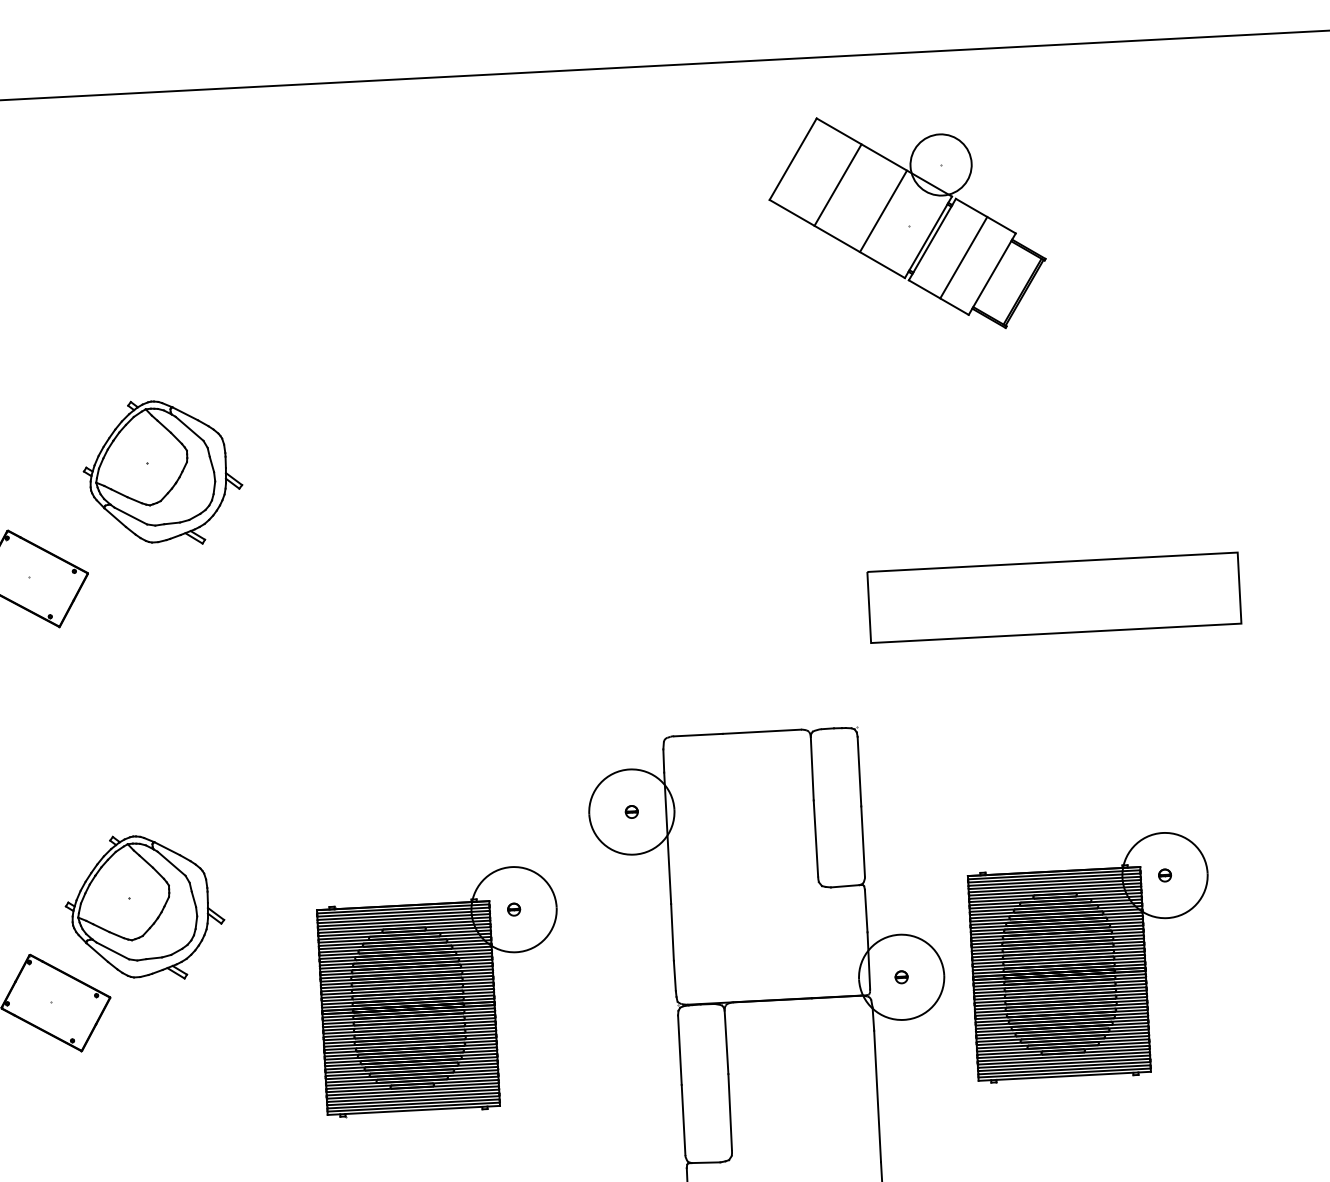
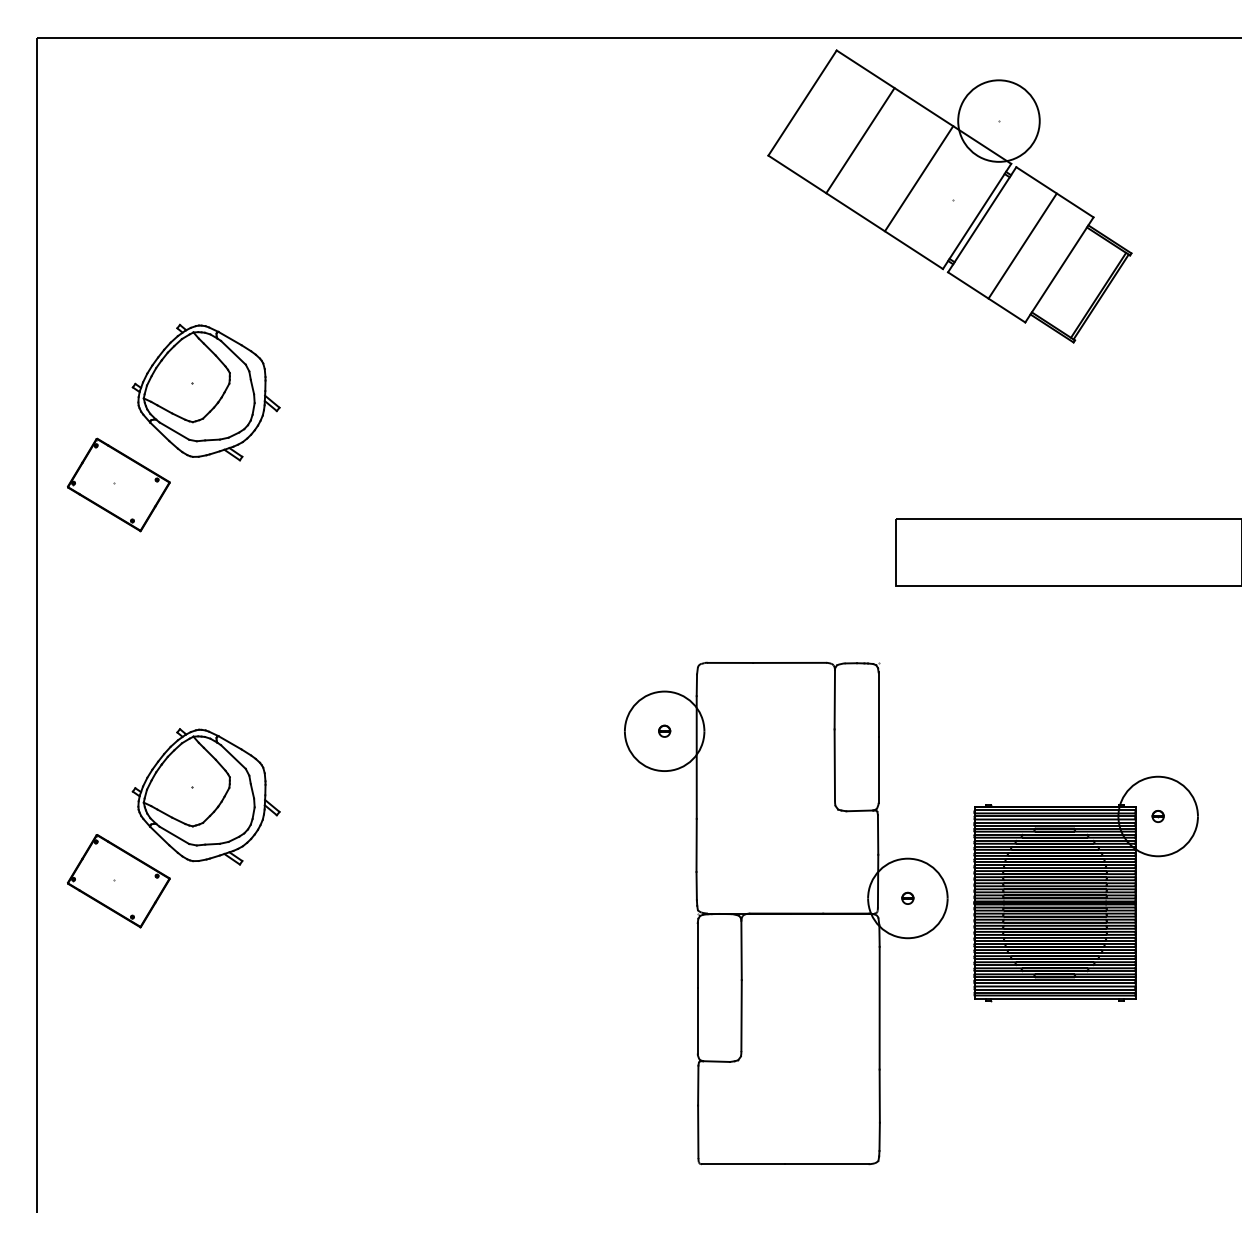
part: (906, 223) -> (949, 196), size x1.43
part: (161, 472) -> (205, 392), moved
part: (440, 990) -> (477, 888), removed

